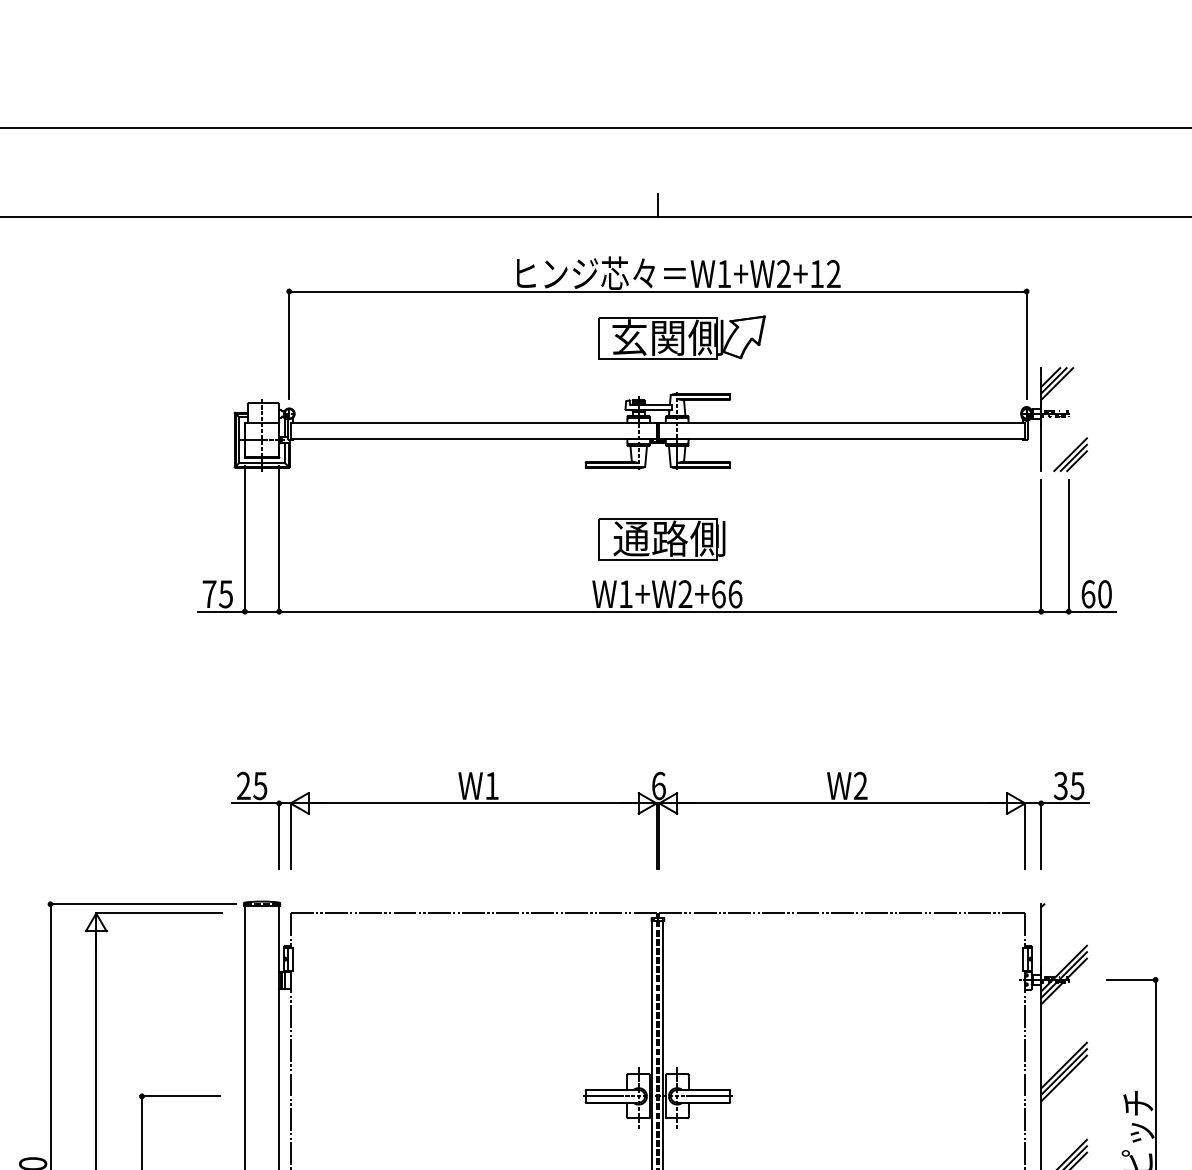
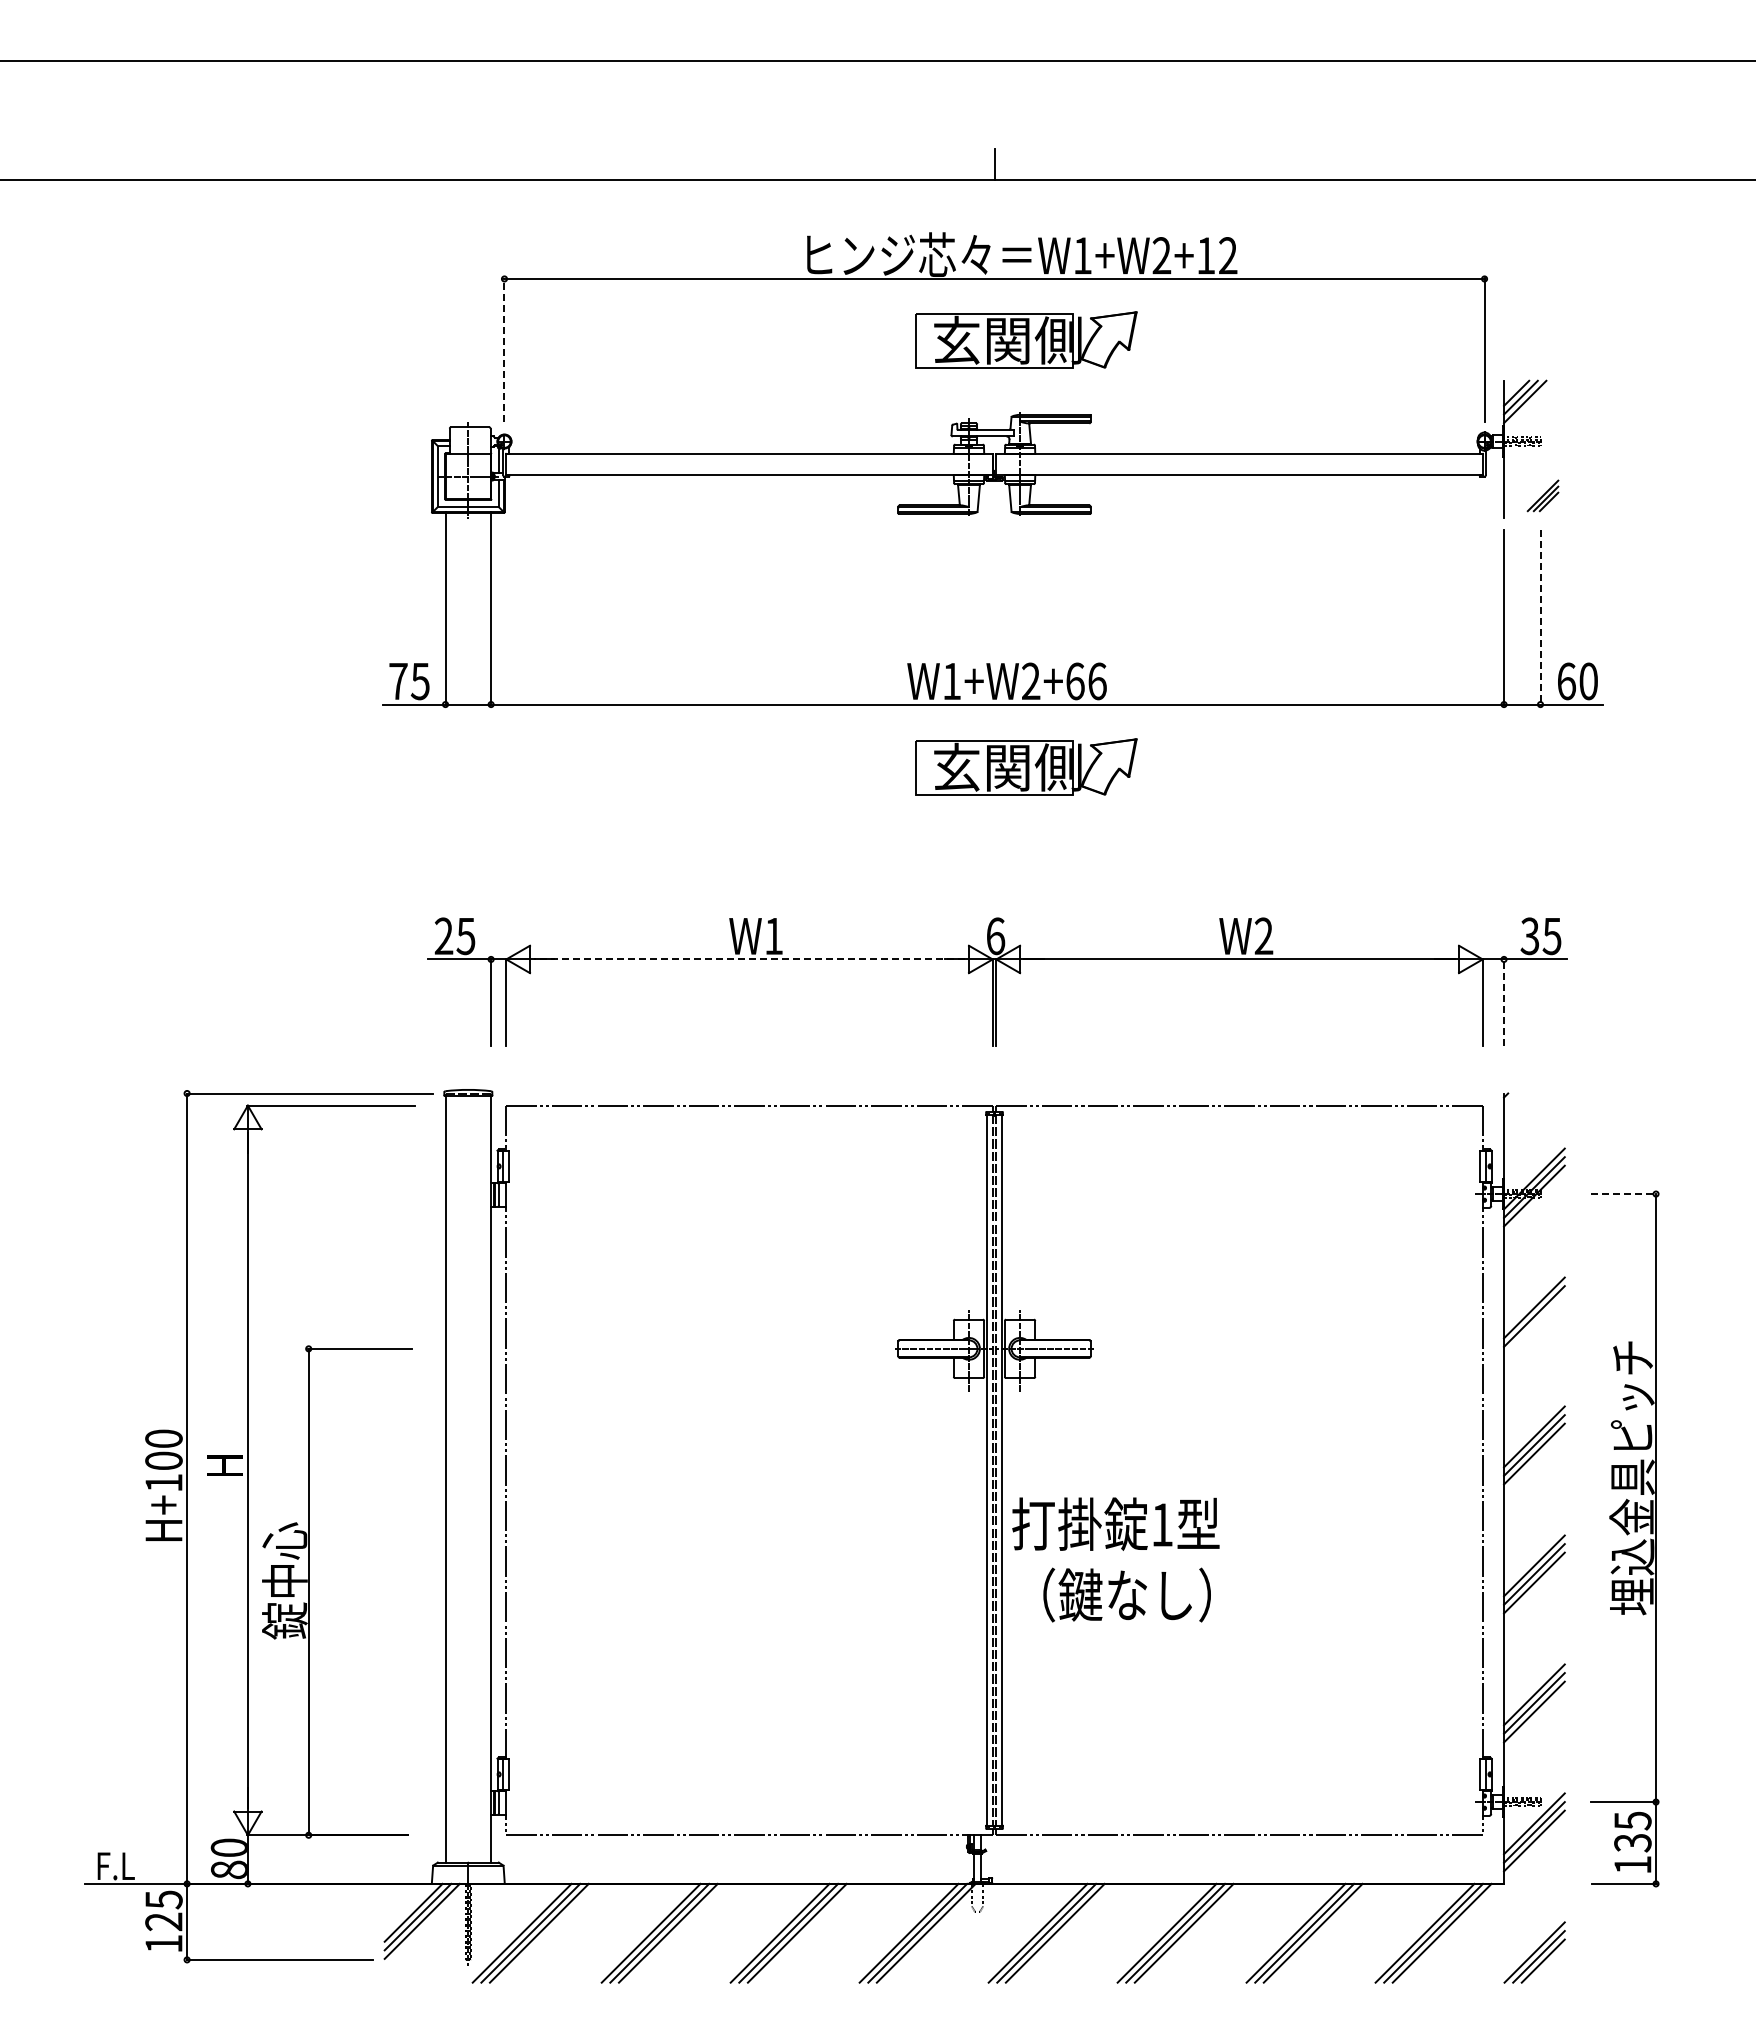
line: (289, 344) -> (504, 349), solid -> dashed
part: (1070, 454) -> (1542, 495), size x0.7
part: (661, 538) -> (999, 607), removed
line: (1068, 546) -> (1540, 617), solid -> dashed
part: (682, 658) -> (1026, 766), added
line: (473, 803) -> (749, 959), solid -> dashed
line: (1041, 835) -> (1504, 1002), solid -> dashed
line: (1131, 980) -> (1623, 1194), solid -> dashed
line: (1064, 1078) -> (1534, 1324), removed

